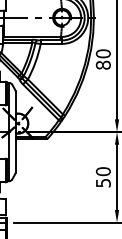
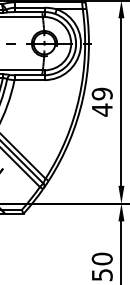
text: (102, 59) -> (101, 101), 80 -> 49

